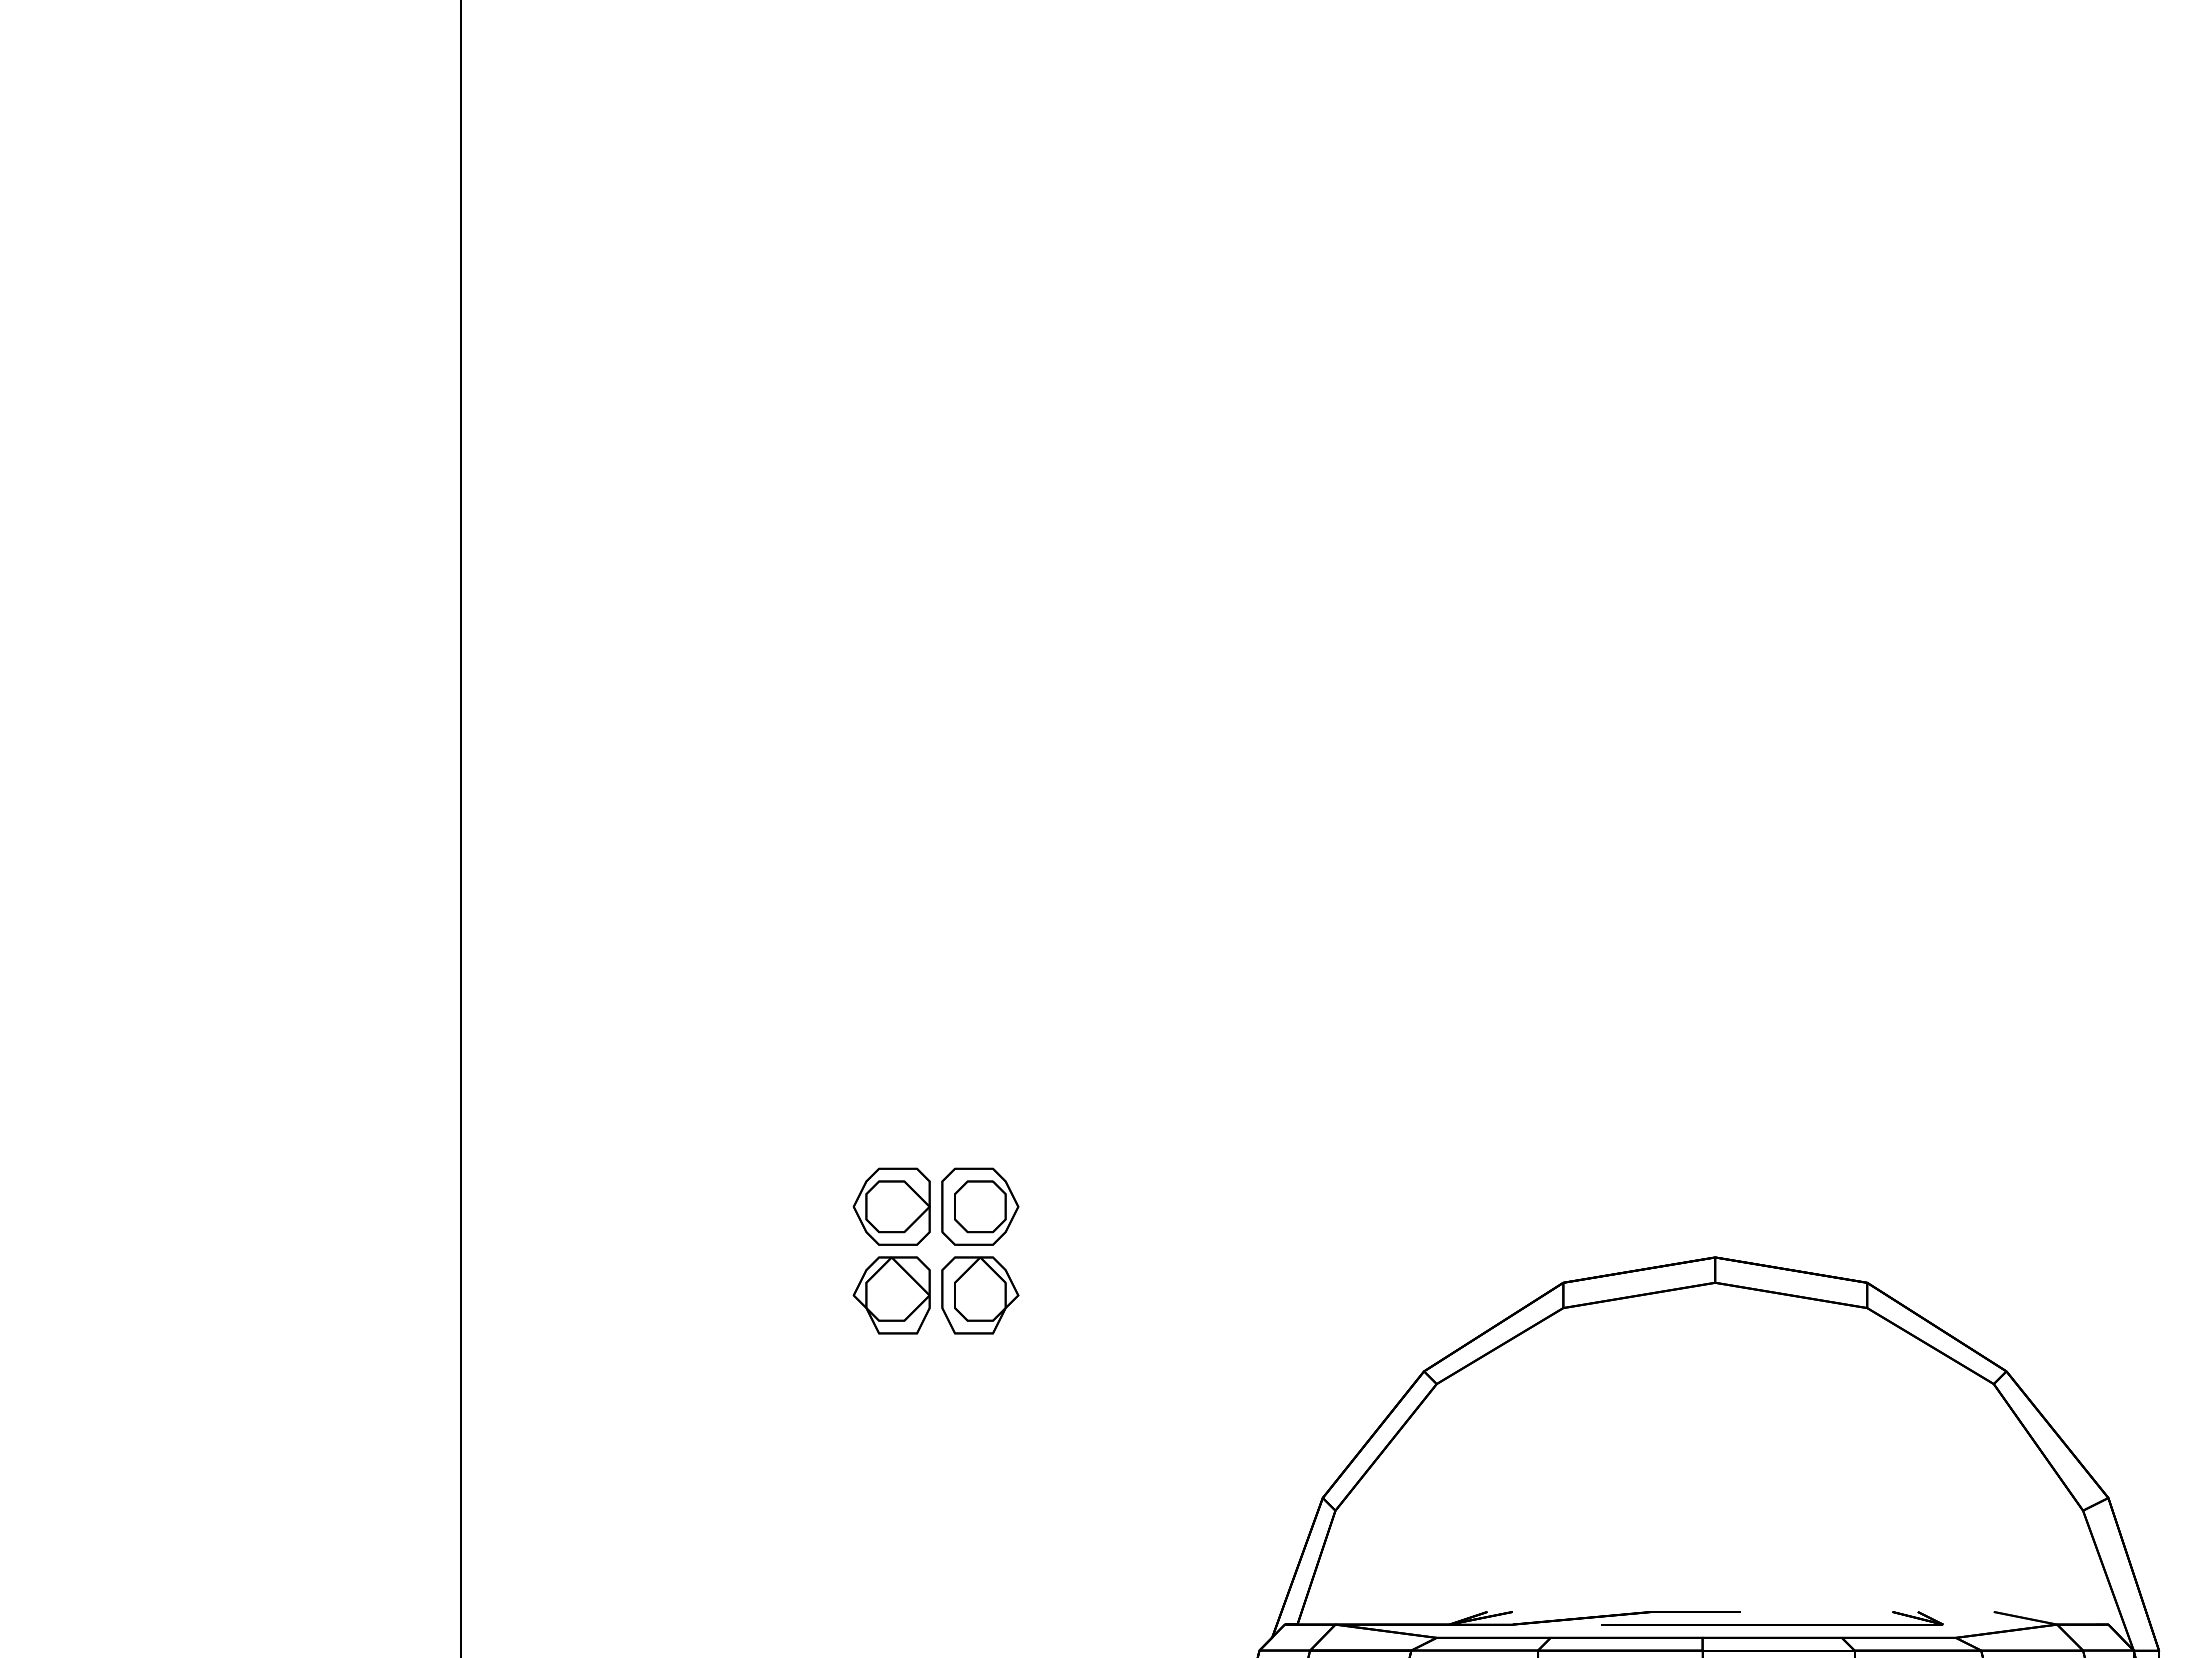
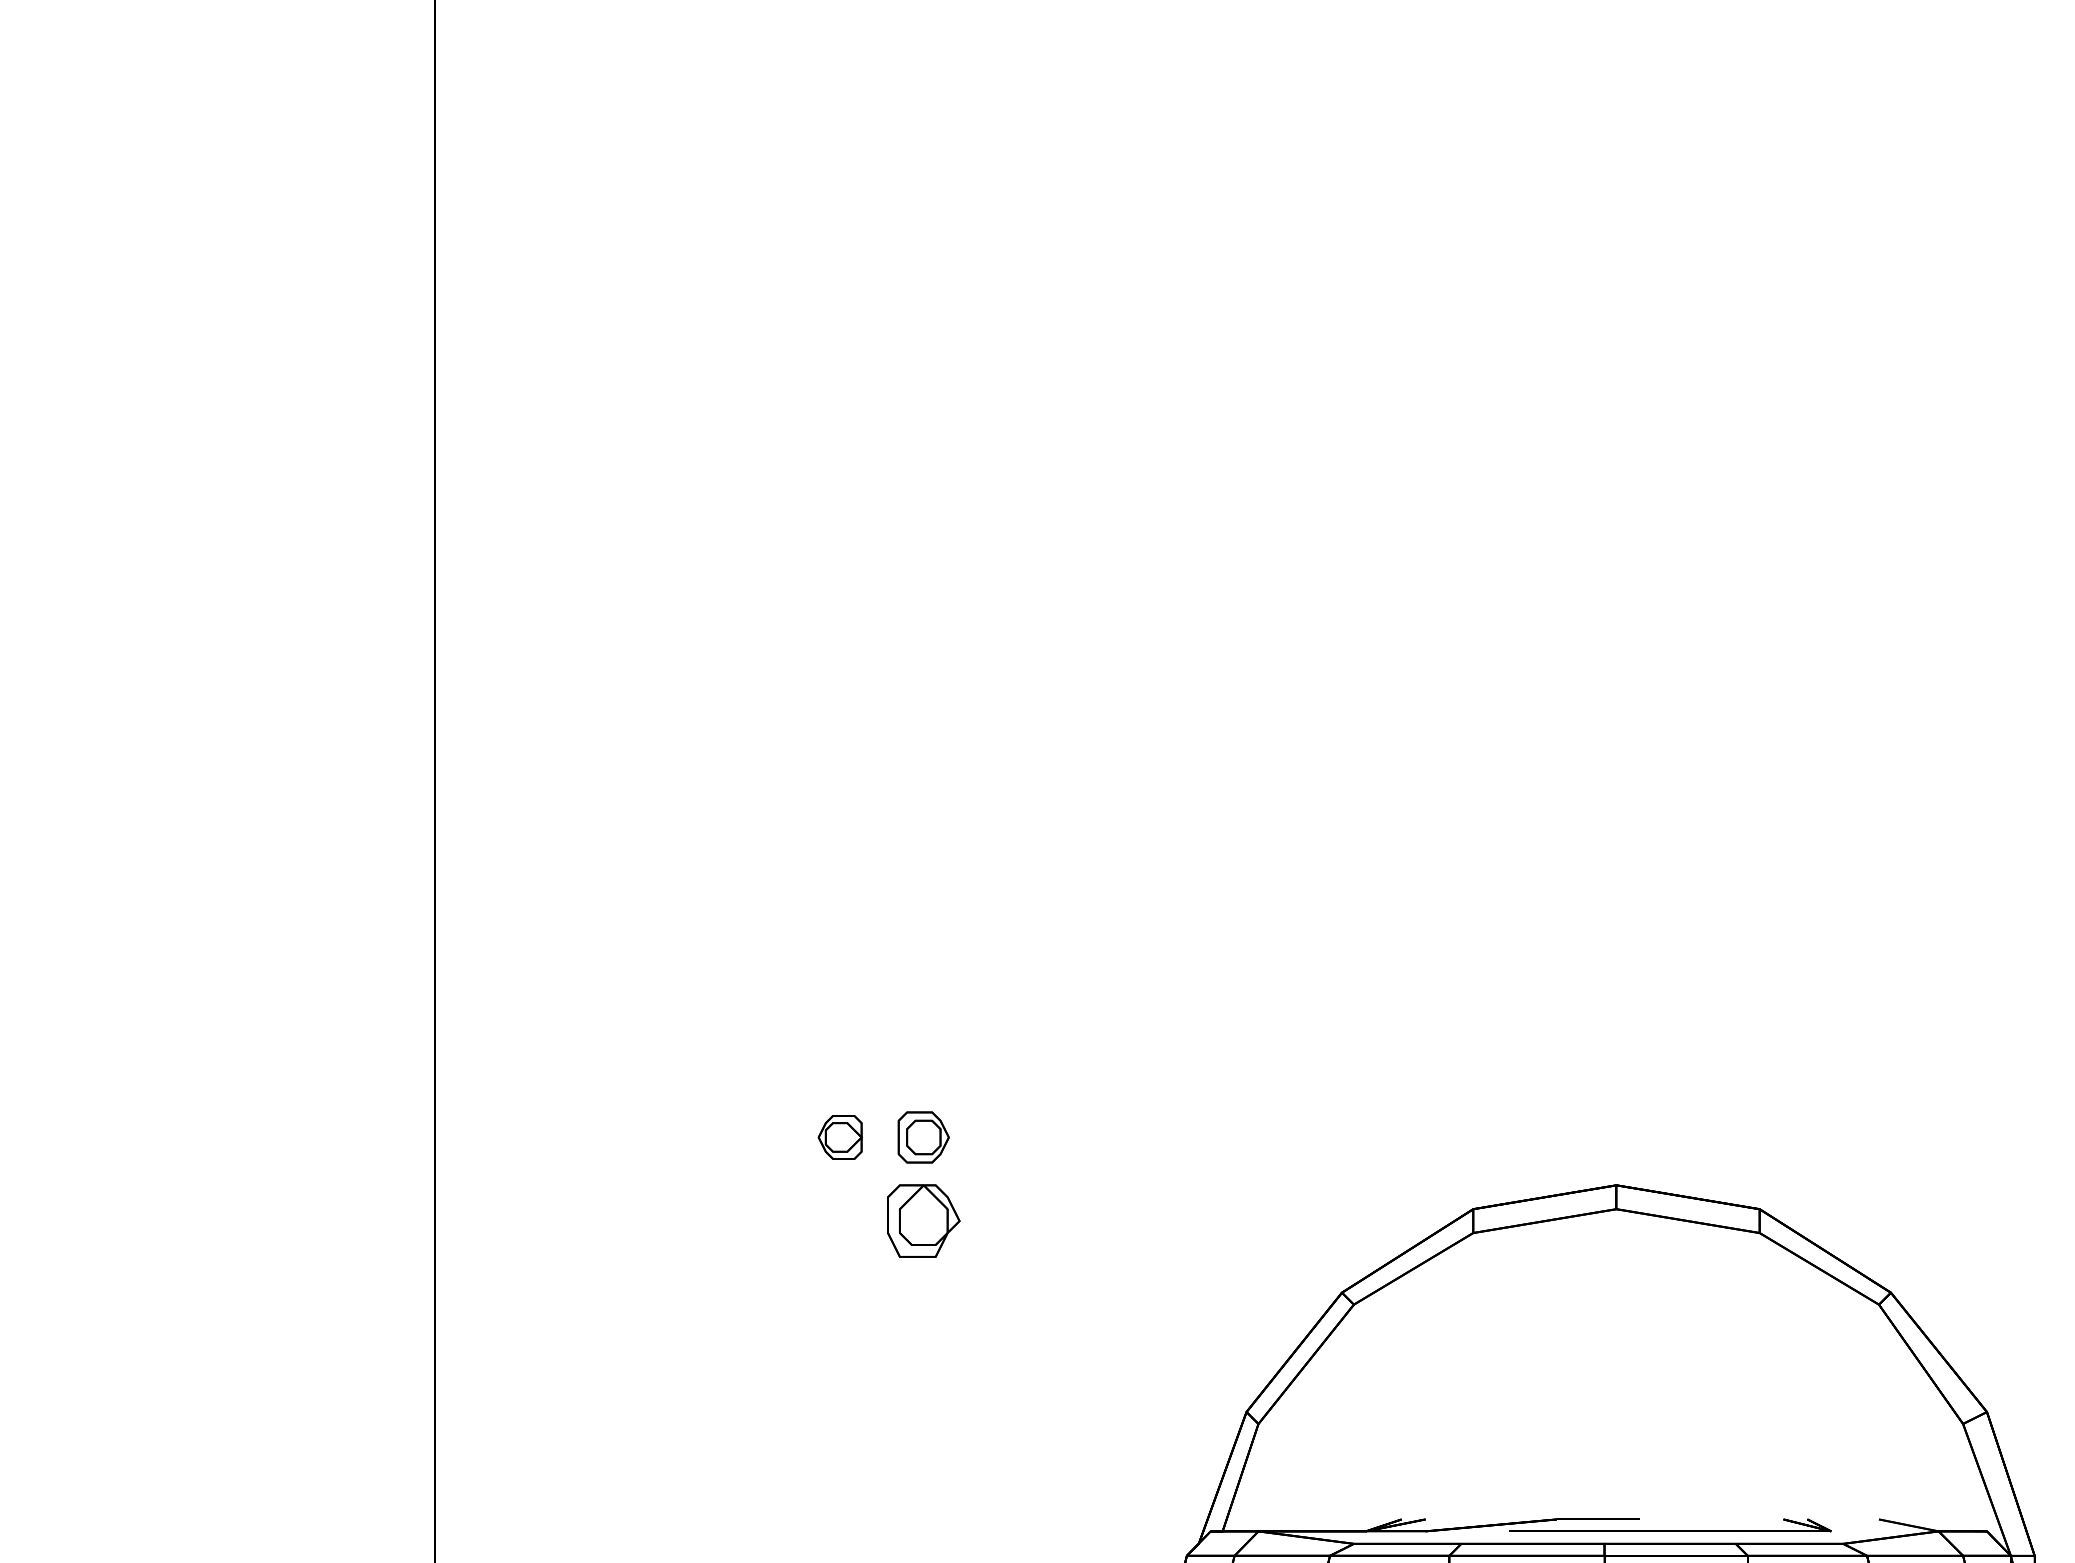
part: (891, 1206) -> (840, 1137), size x0.6
part: (980, 1206) -> (923, 1137), size x0.7
part: (891, 1295) -> (840, 1221), removed

